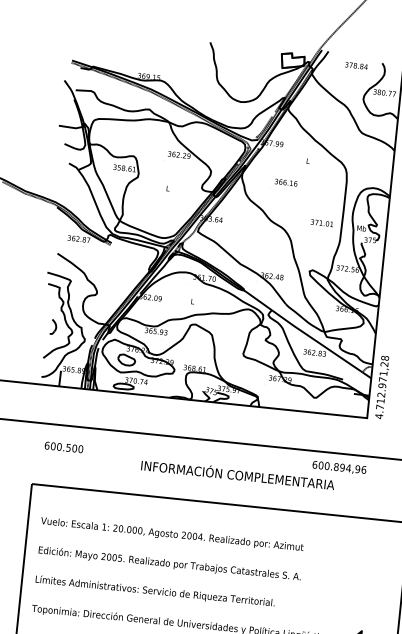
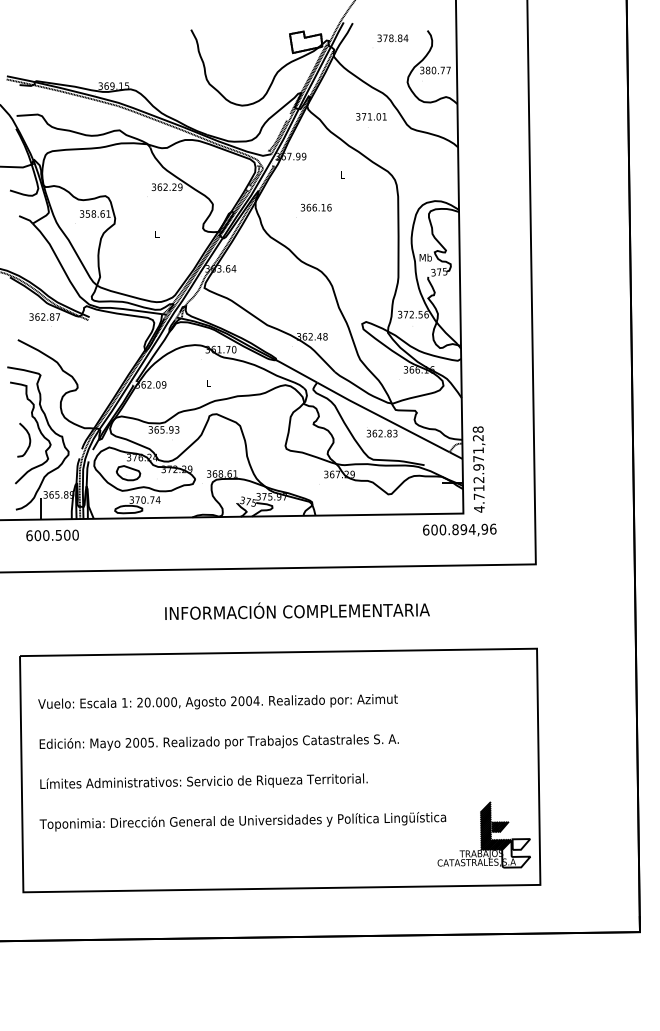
text: (321, 225) -> (371, 120), moved
part: (53, 326) -> (24, 439), size x1.67
text: (63, 447) -> (52, 535), moved
text: (339, 467) -> (459, 529), moved

